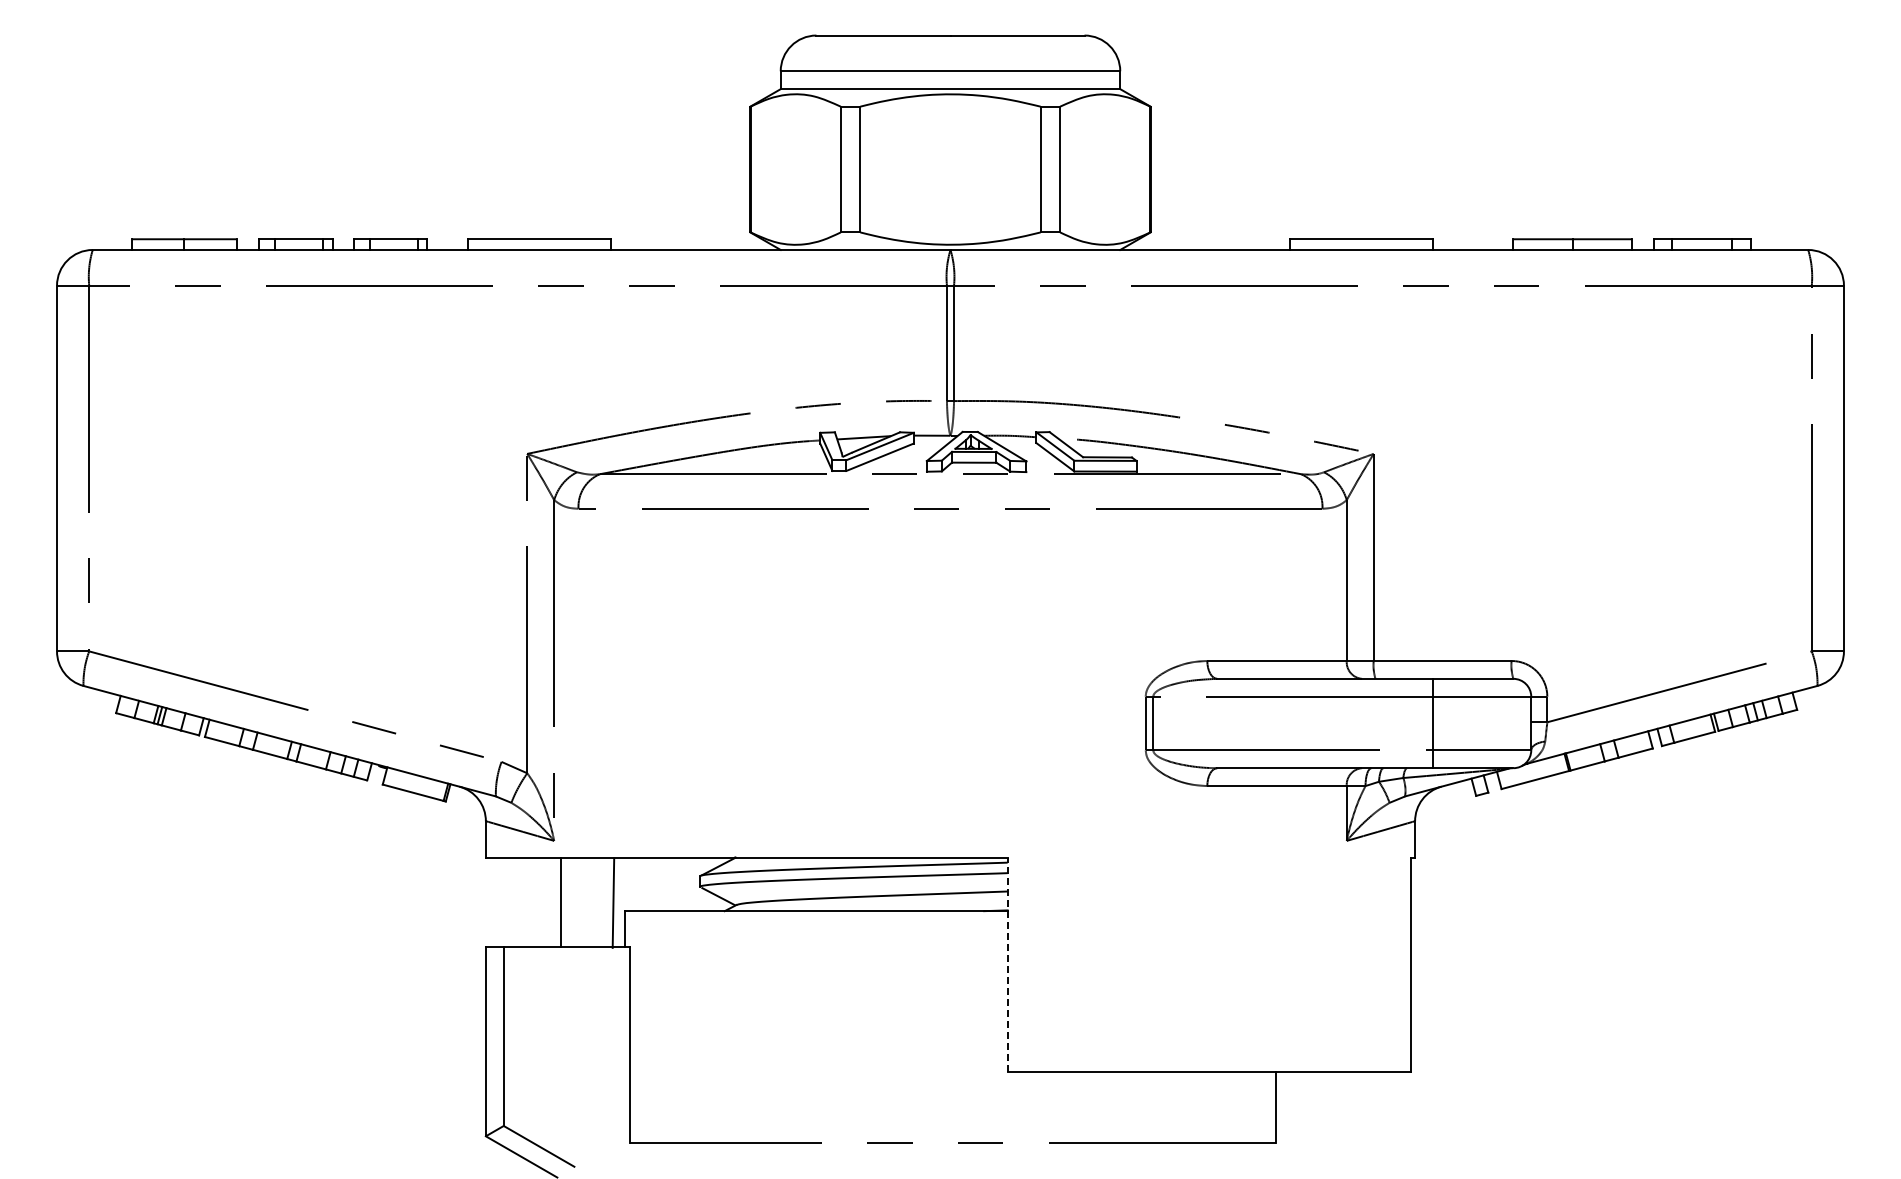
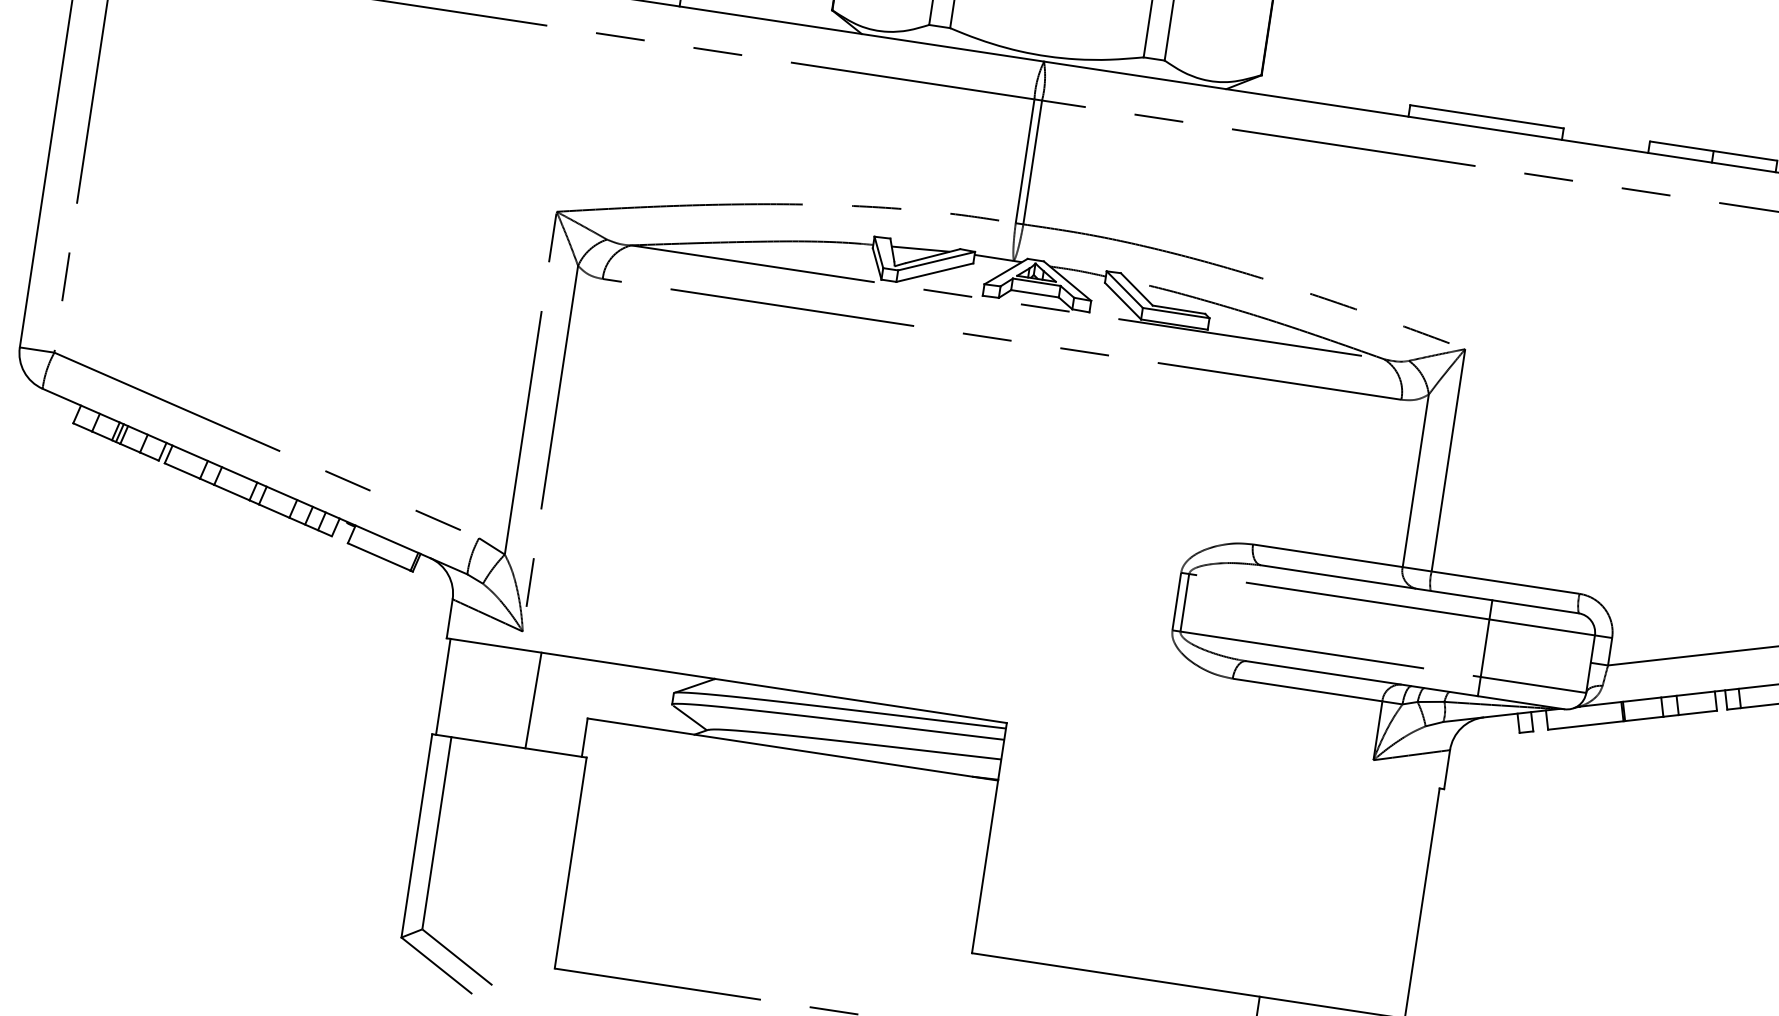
line: (561, 901) -> (443, 686), moved
line: (613, 902) -> (533, 699), moved
line: (1007, 964) -> (989, 837), dashed -> solid

